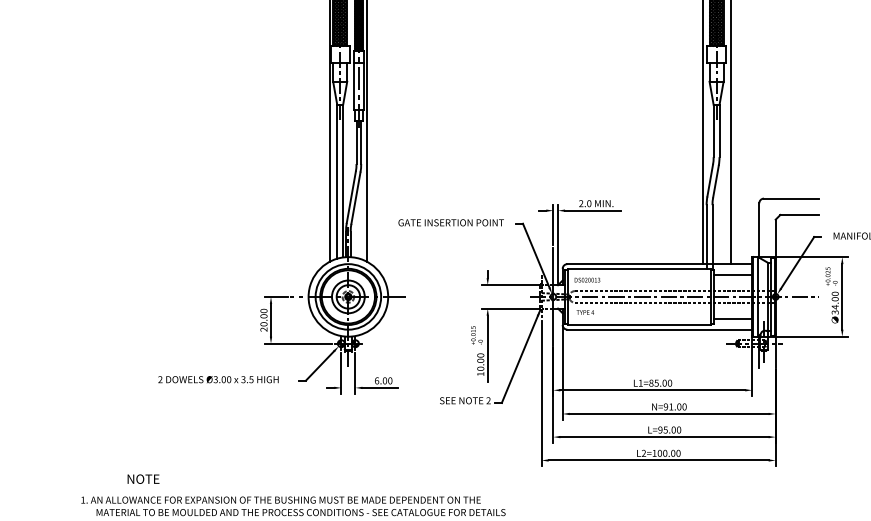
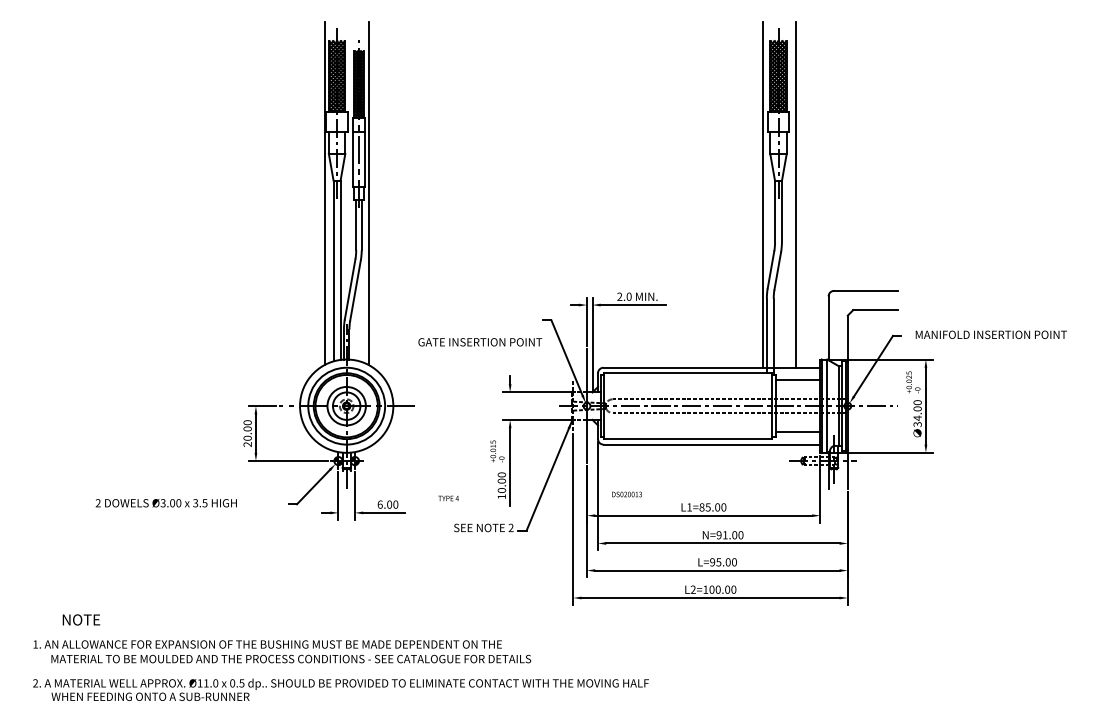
text: (451, 222) -> (480, 342), moved
text: (586, 280) -> (626, 494), moved
text: (585, 312) -> (448, 498), moved
text: (217, 379) -> (165, 503), moved
text: (143, 478) -> (81, 619), moved

